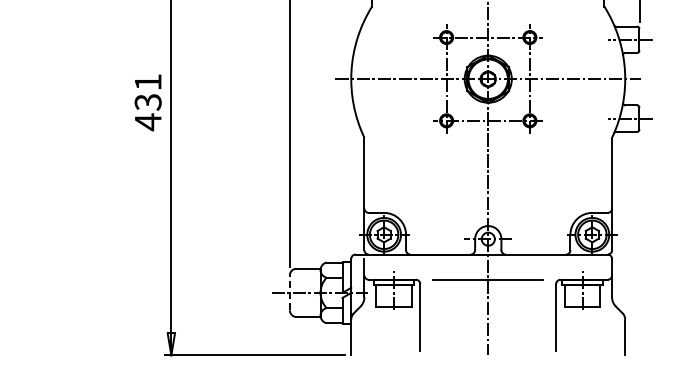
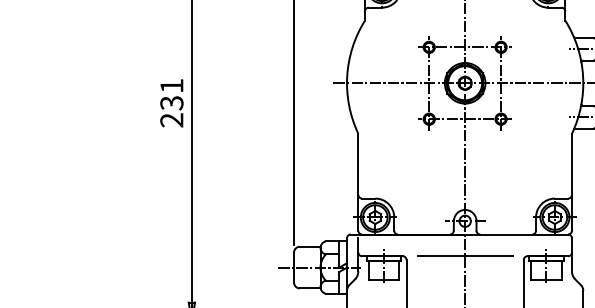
text: (147, 122) -> (171, 120), 431 -> 231
line: (289, 292) -> (293, 267), dashed -> solid

